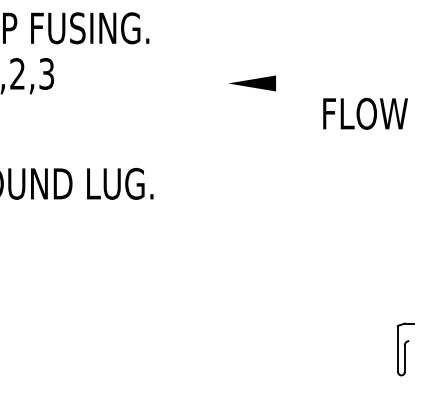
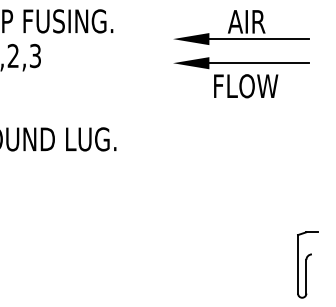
part: (318, 36) -> (241, 27), added
line: (341, 83) -> (259, 63), added
text: (365, 113) -> (246, 85), moved
part: (405, 349) -> (307, 264), size x1.67

